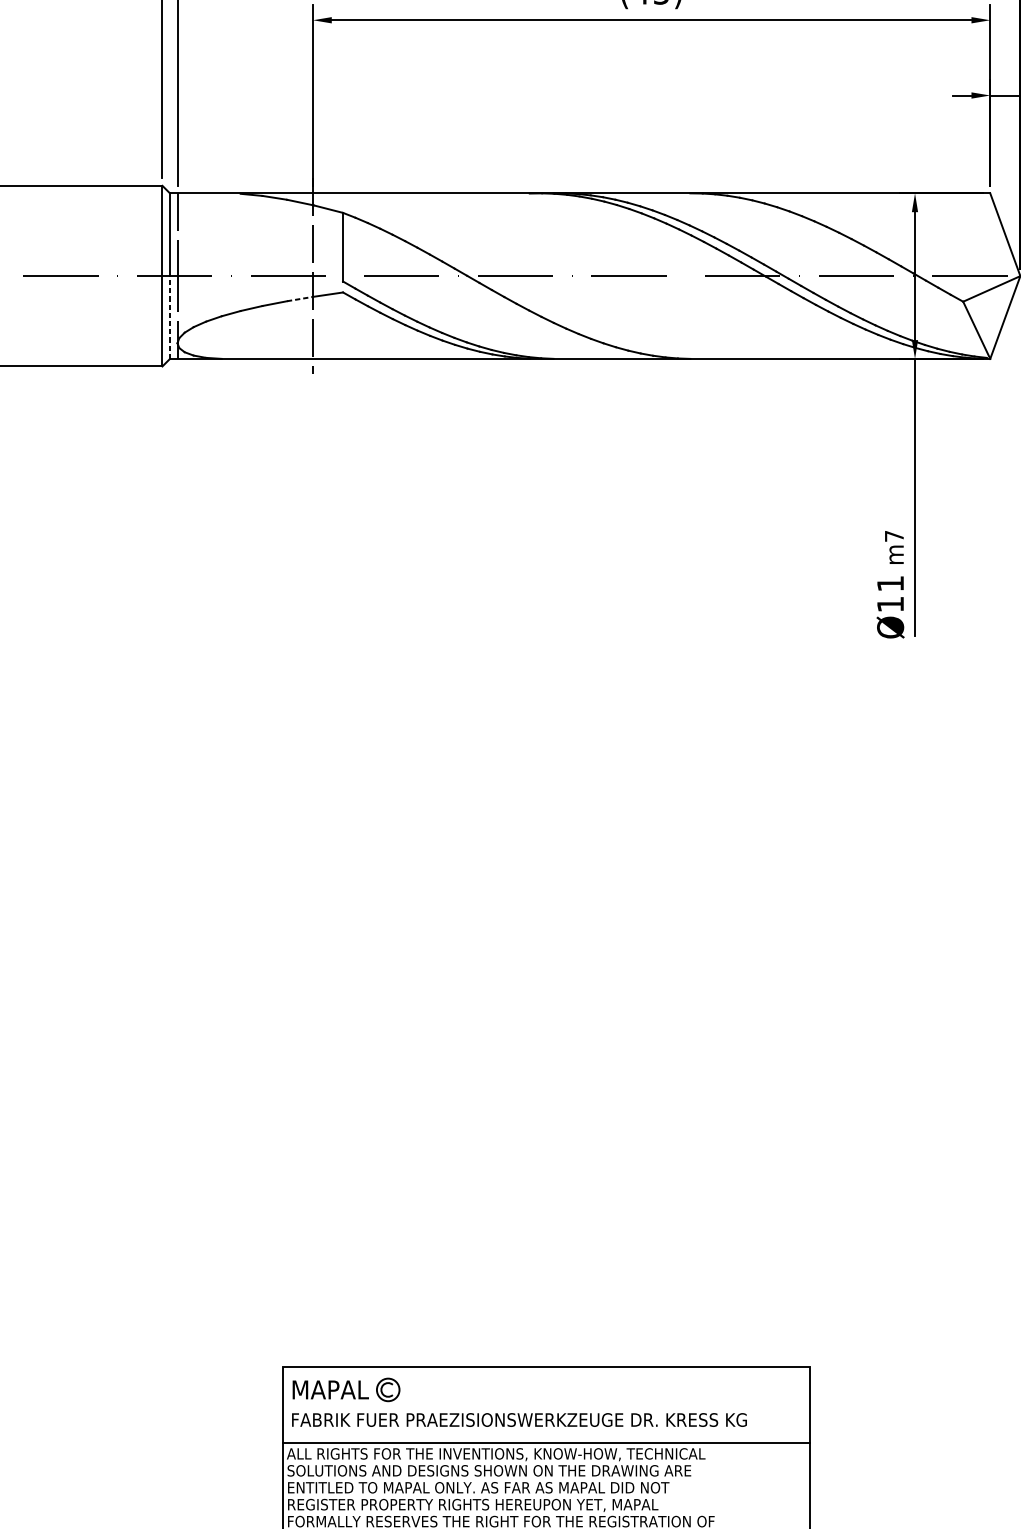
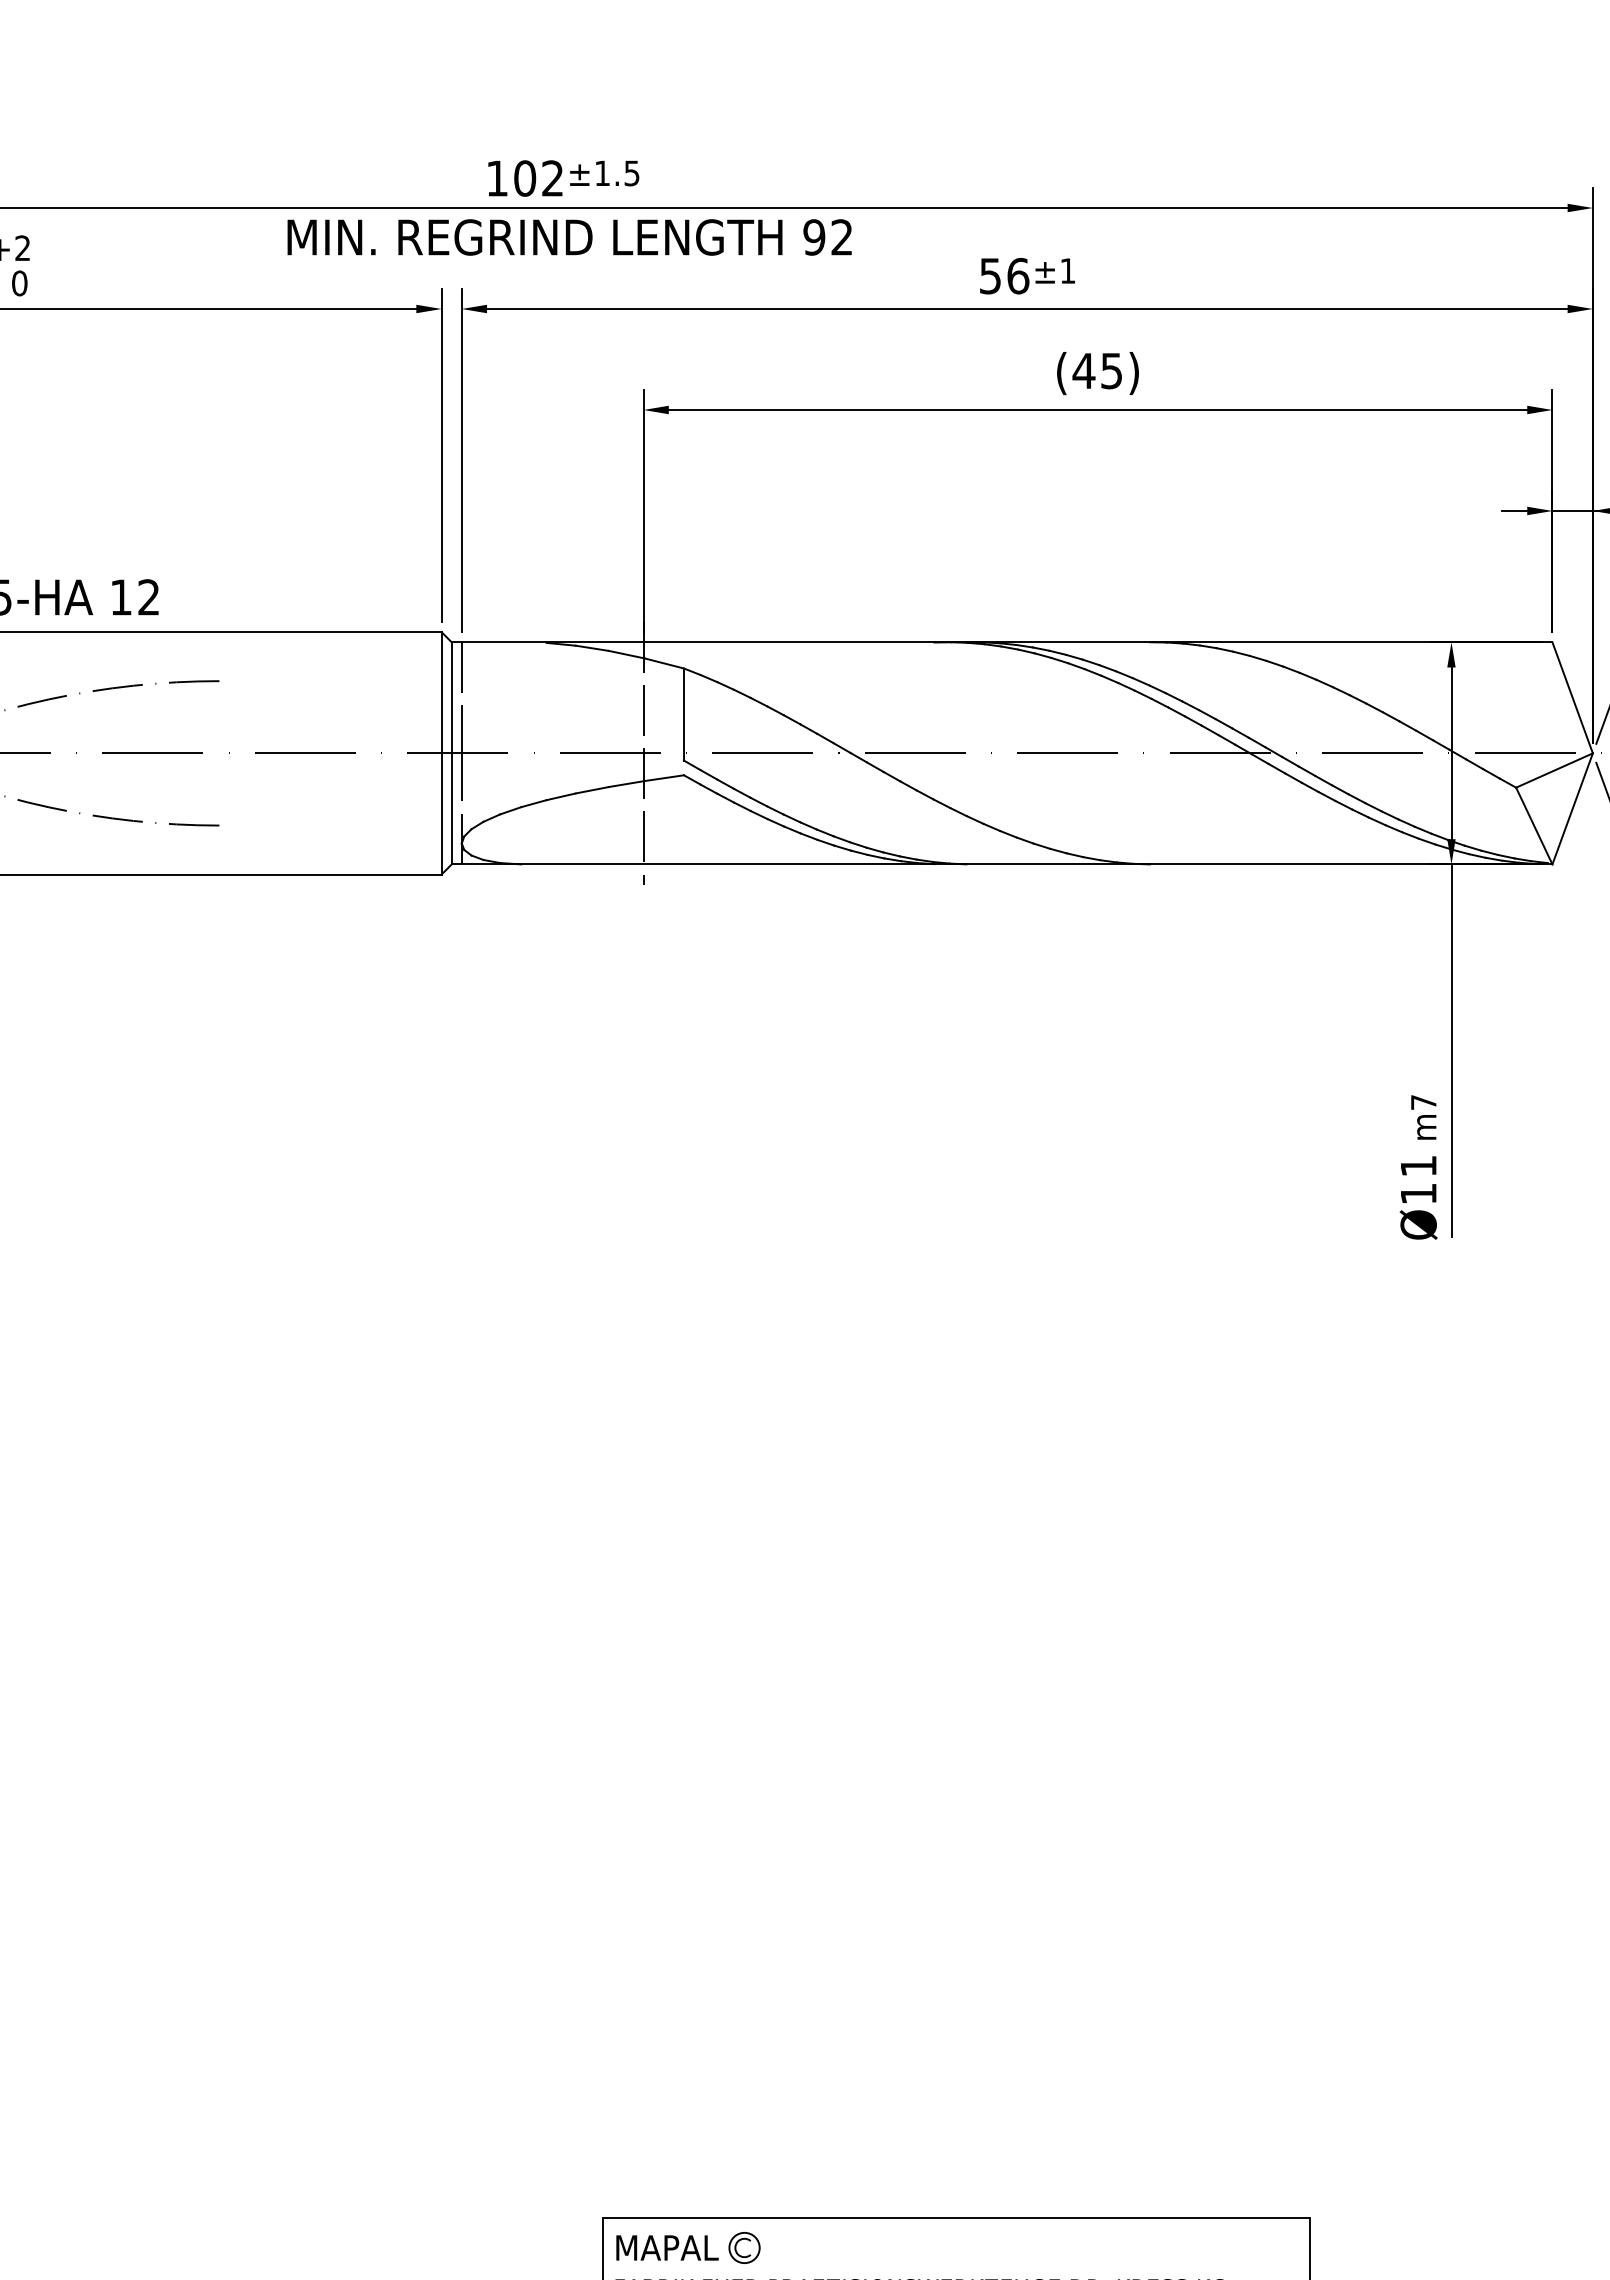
line: (300, 298) -> (627, 783), dashed -> solid
line: (169, 317) -> (451, 808), dashed -> solid

